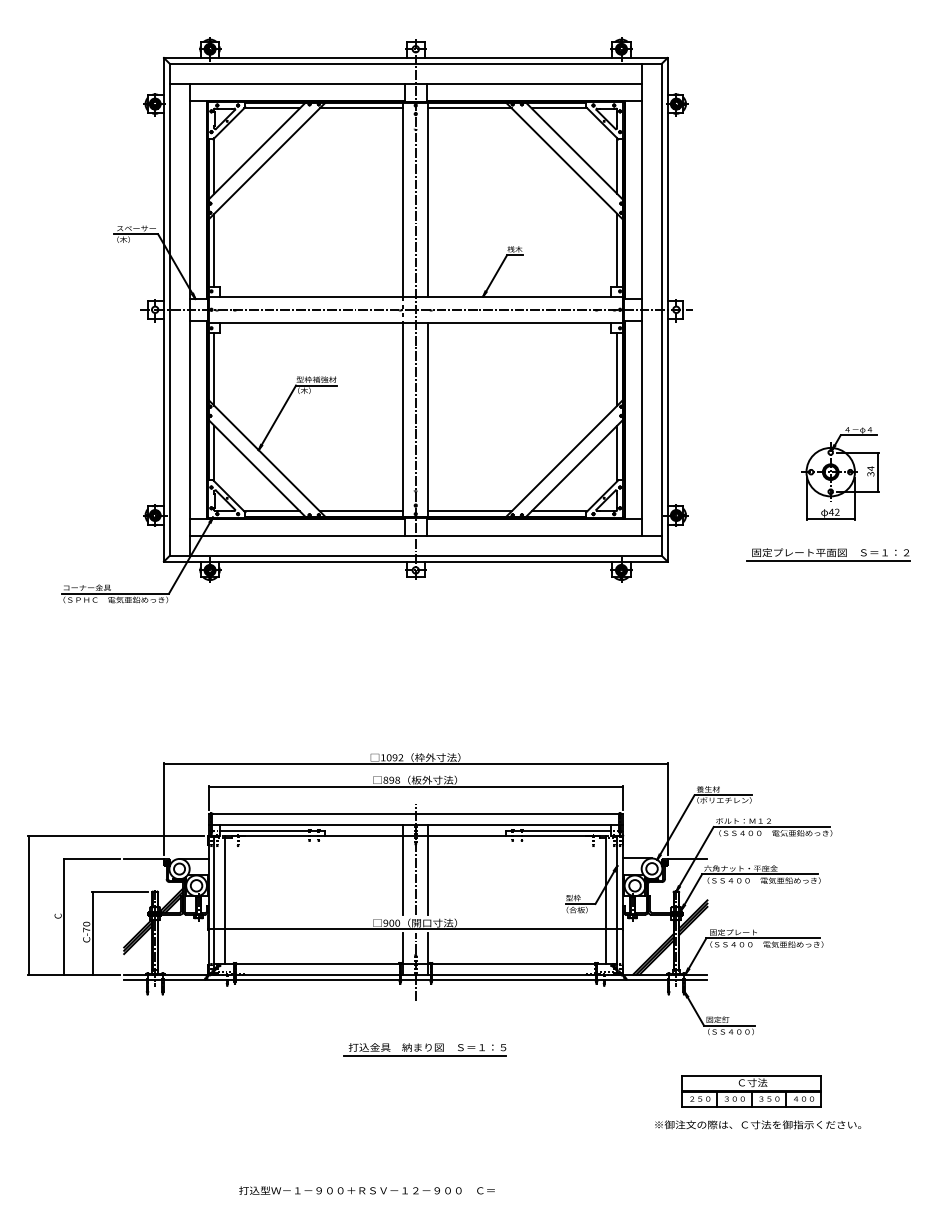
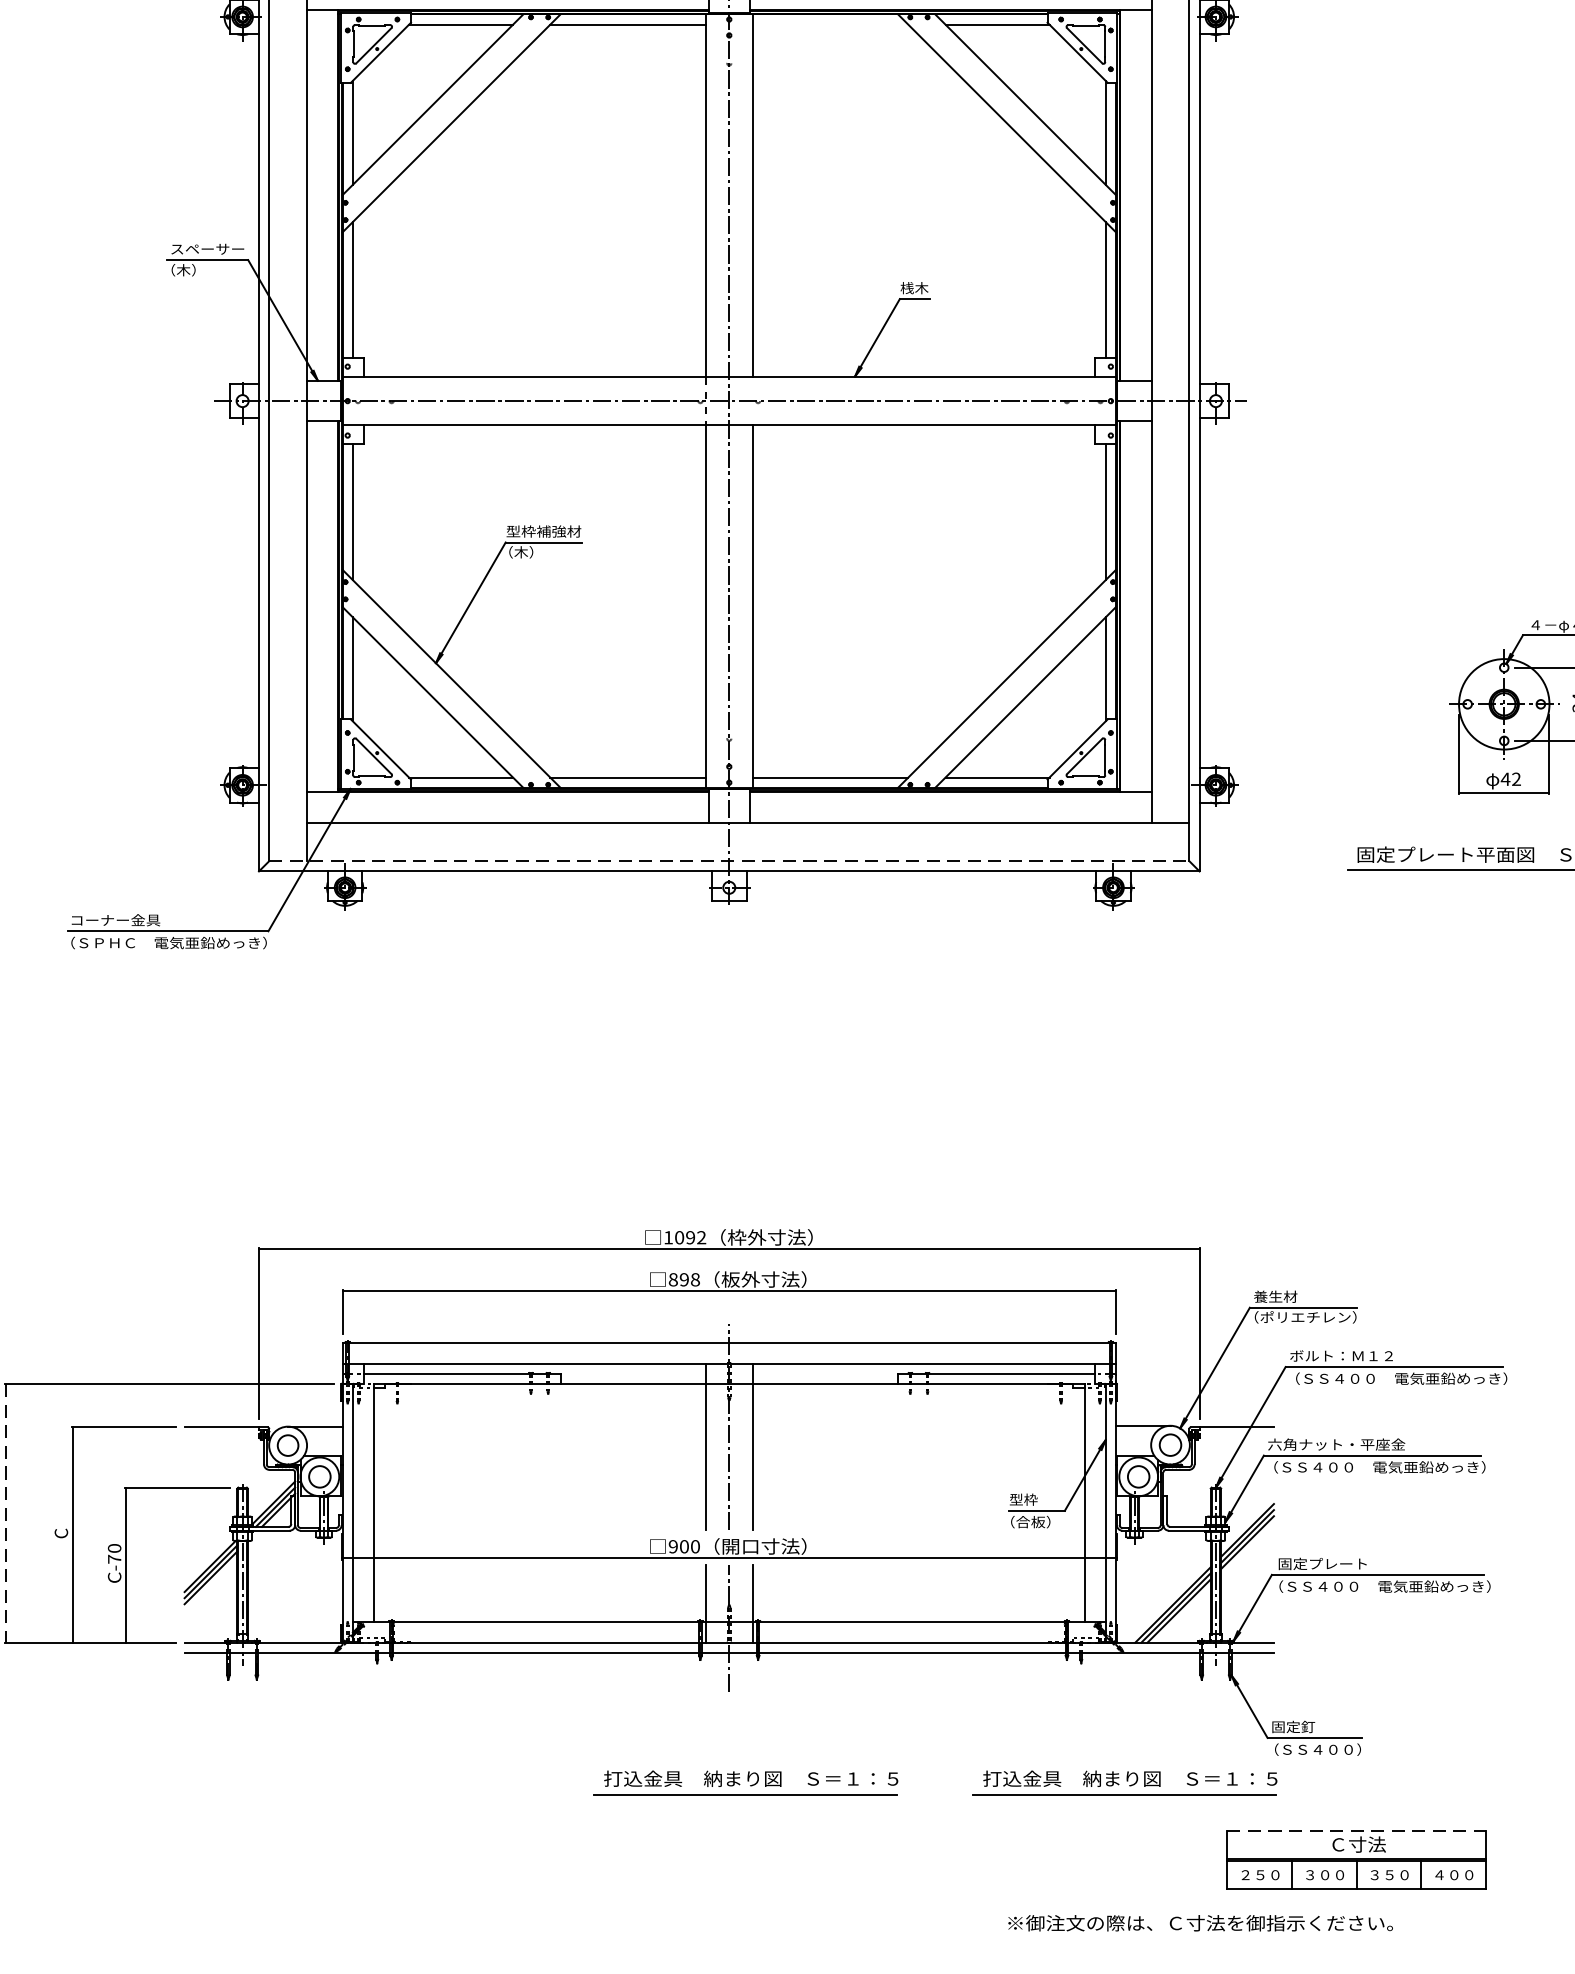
line: (469, 108) -> (829, 25), removed
line: (416, 556) -> (730, 861), solid -> dashed
line: (28, 905) -> (5, 1513), solid -> dashed
part: (627, 1049) -> (1124, 1782), added
line: (752, 1075) -> (1358, 1831), solid -> dashed
text: (758, 1124) -> (1201, 1922), moved

